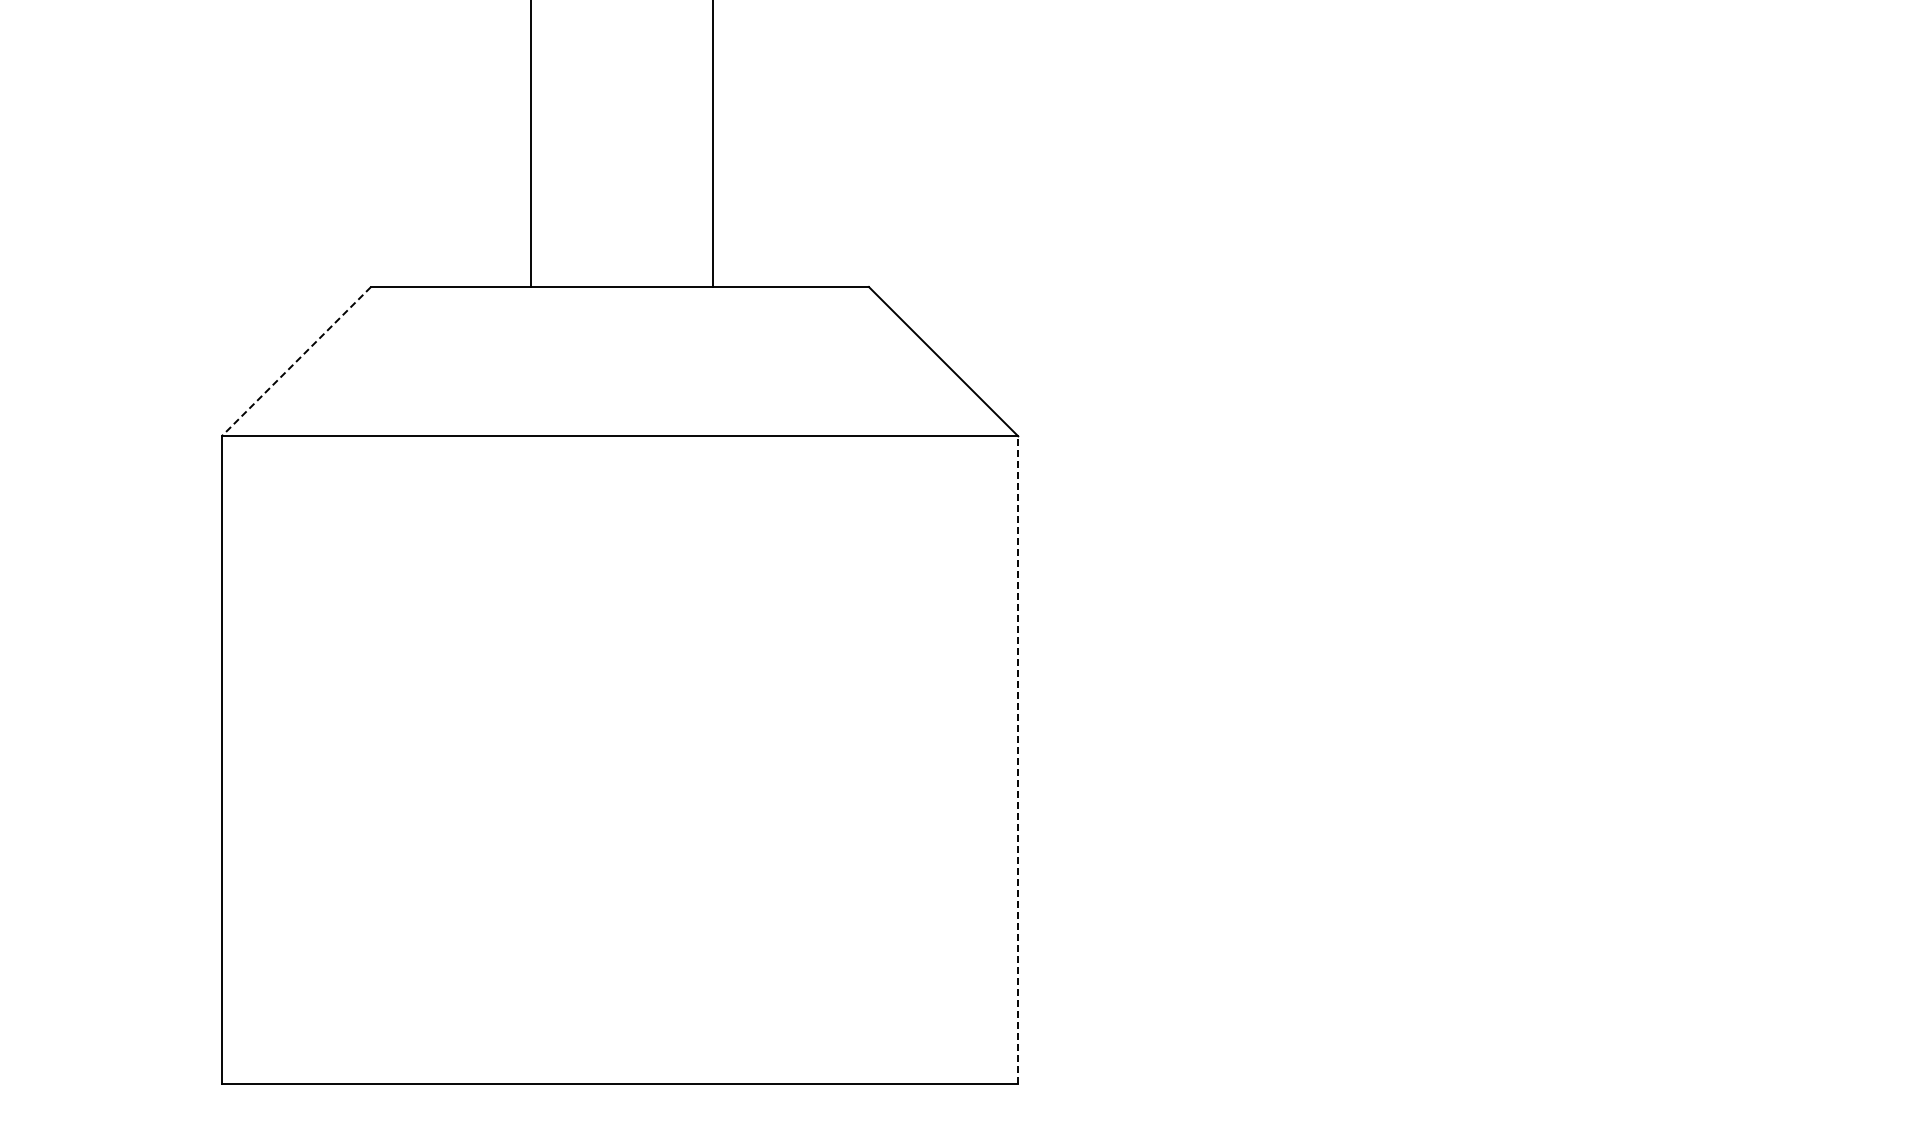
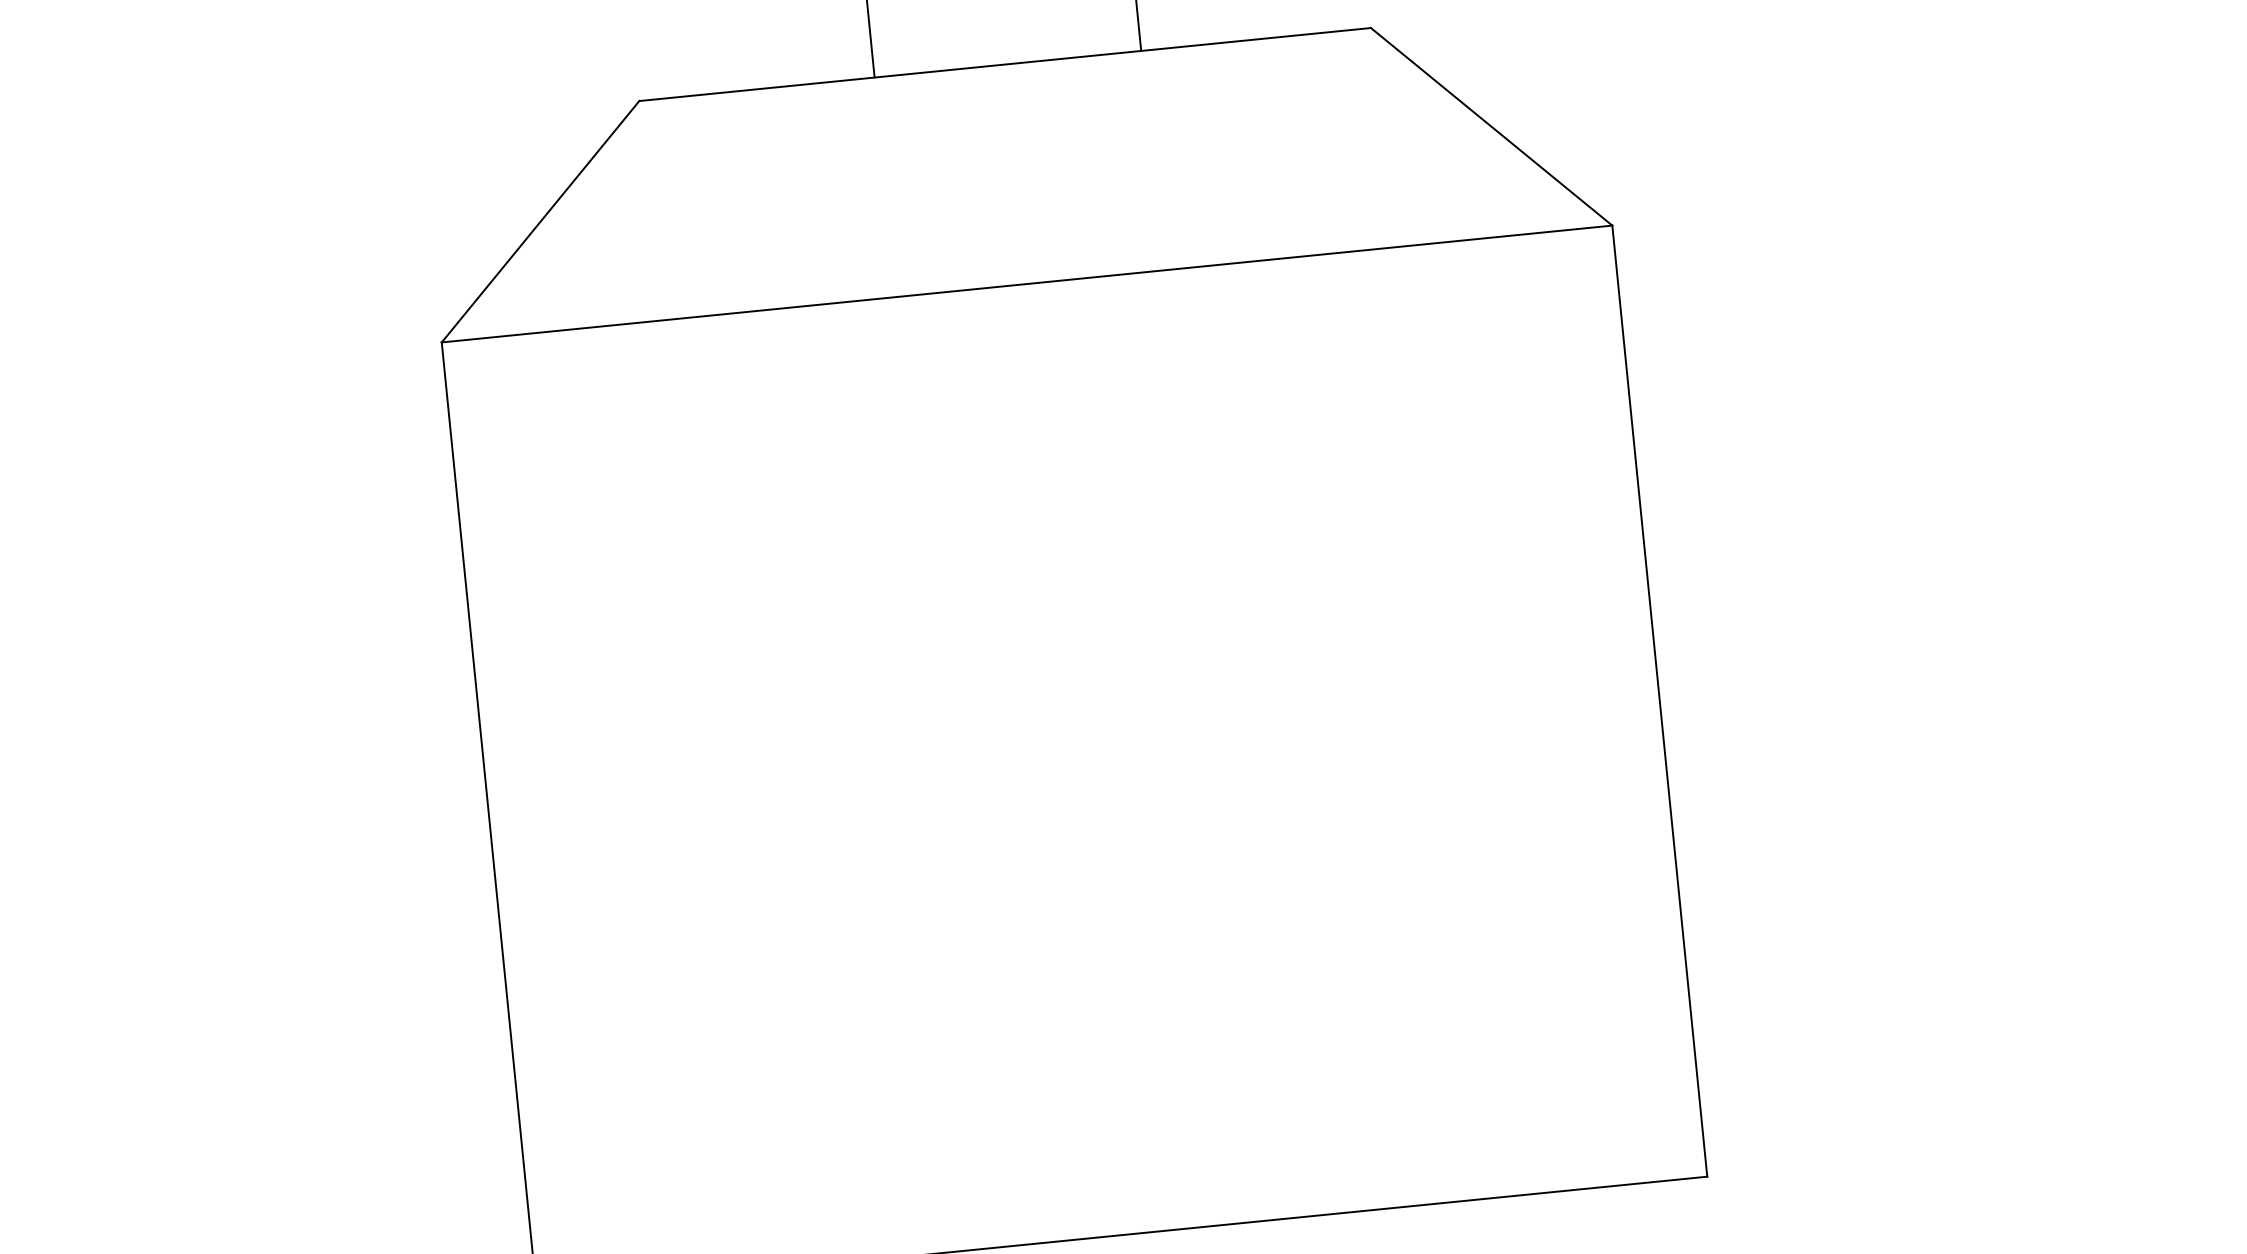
line: (296, 361) -> (540, 221), dashed -> solid
line: (1018, 759) -> (1660, 700), dashed -> solid

